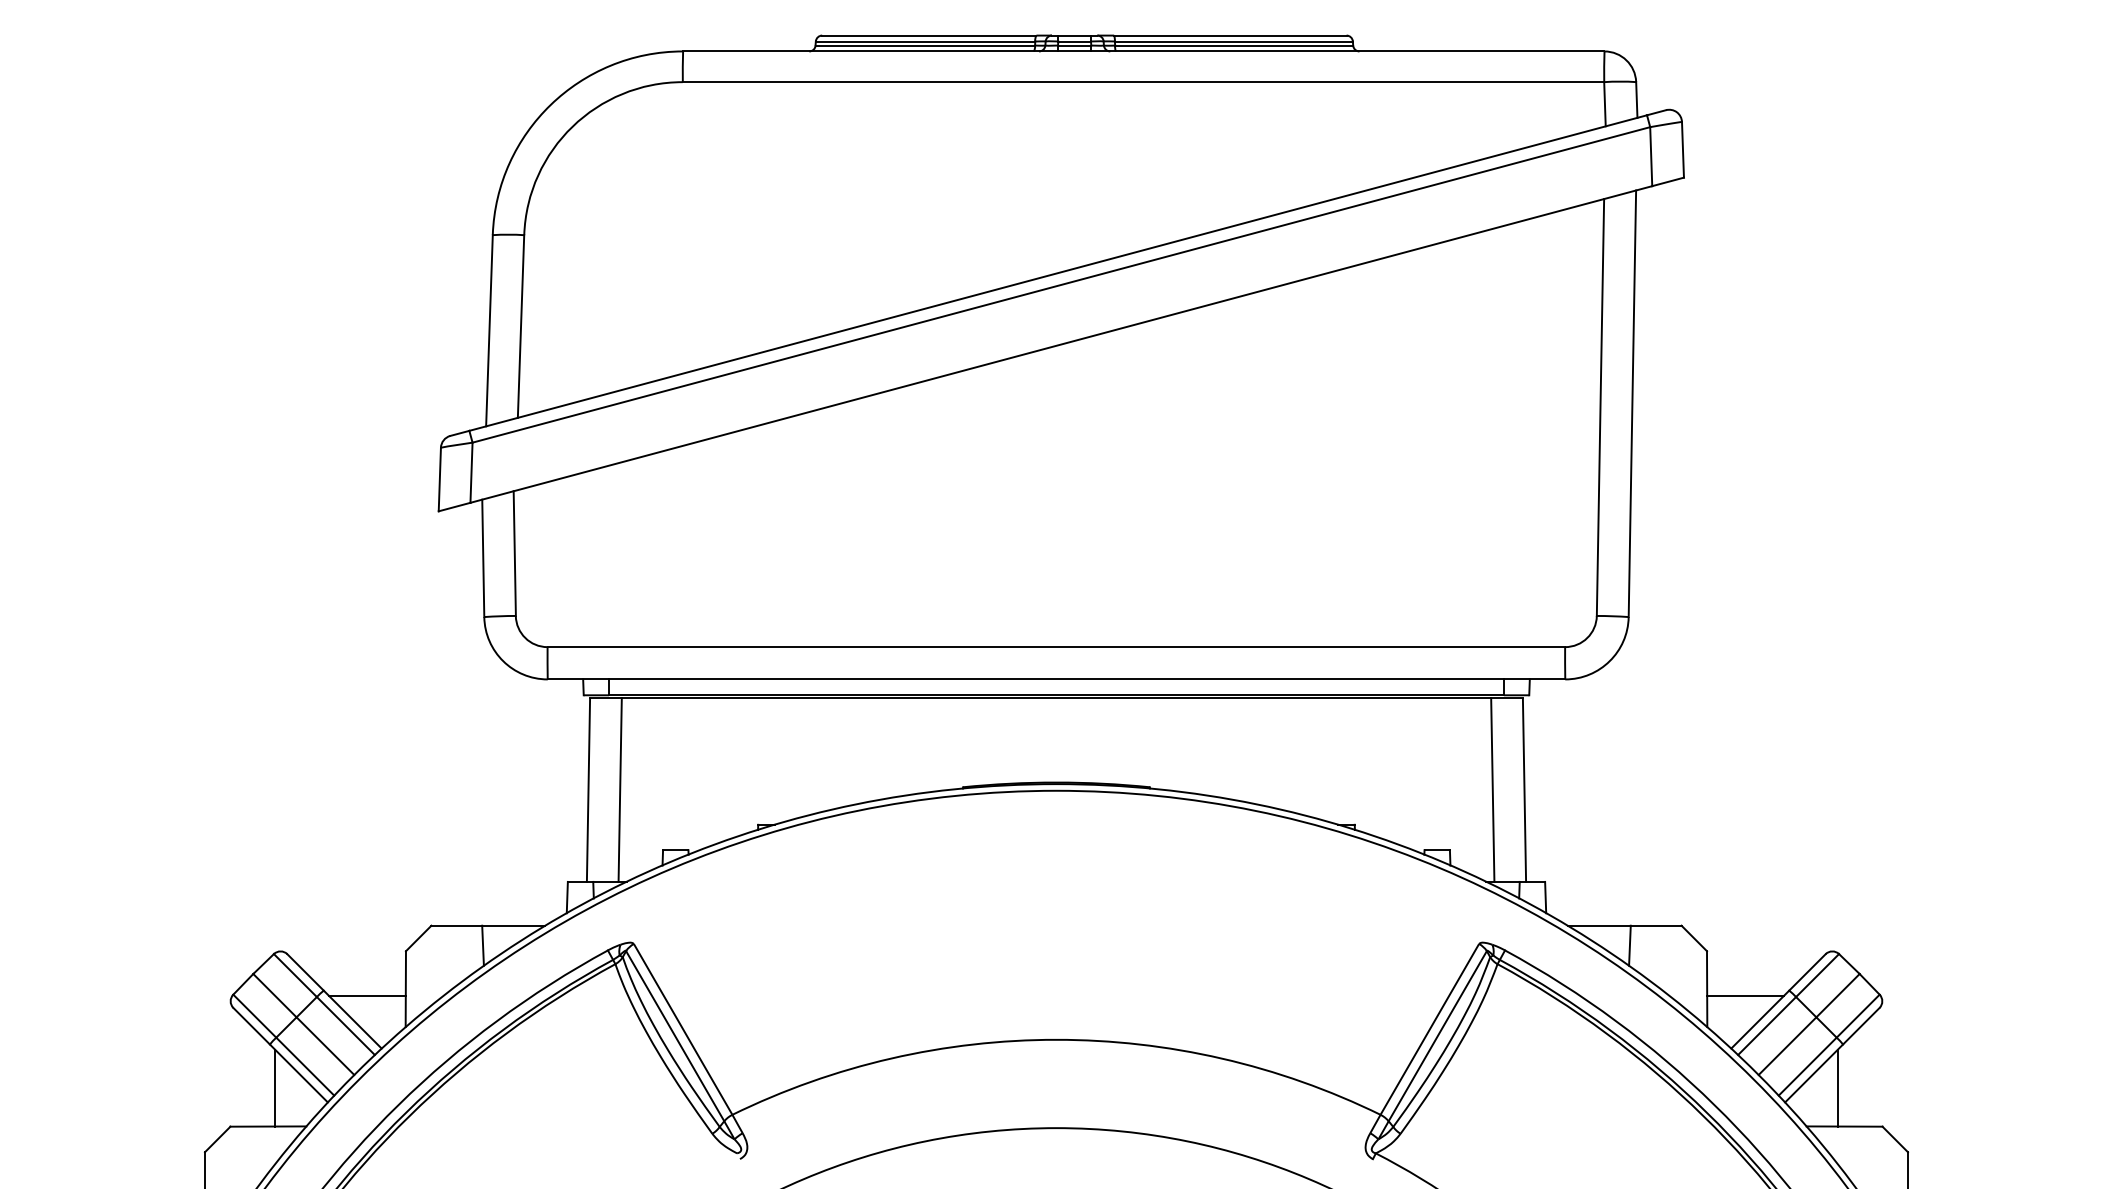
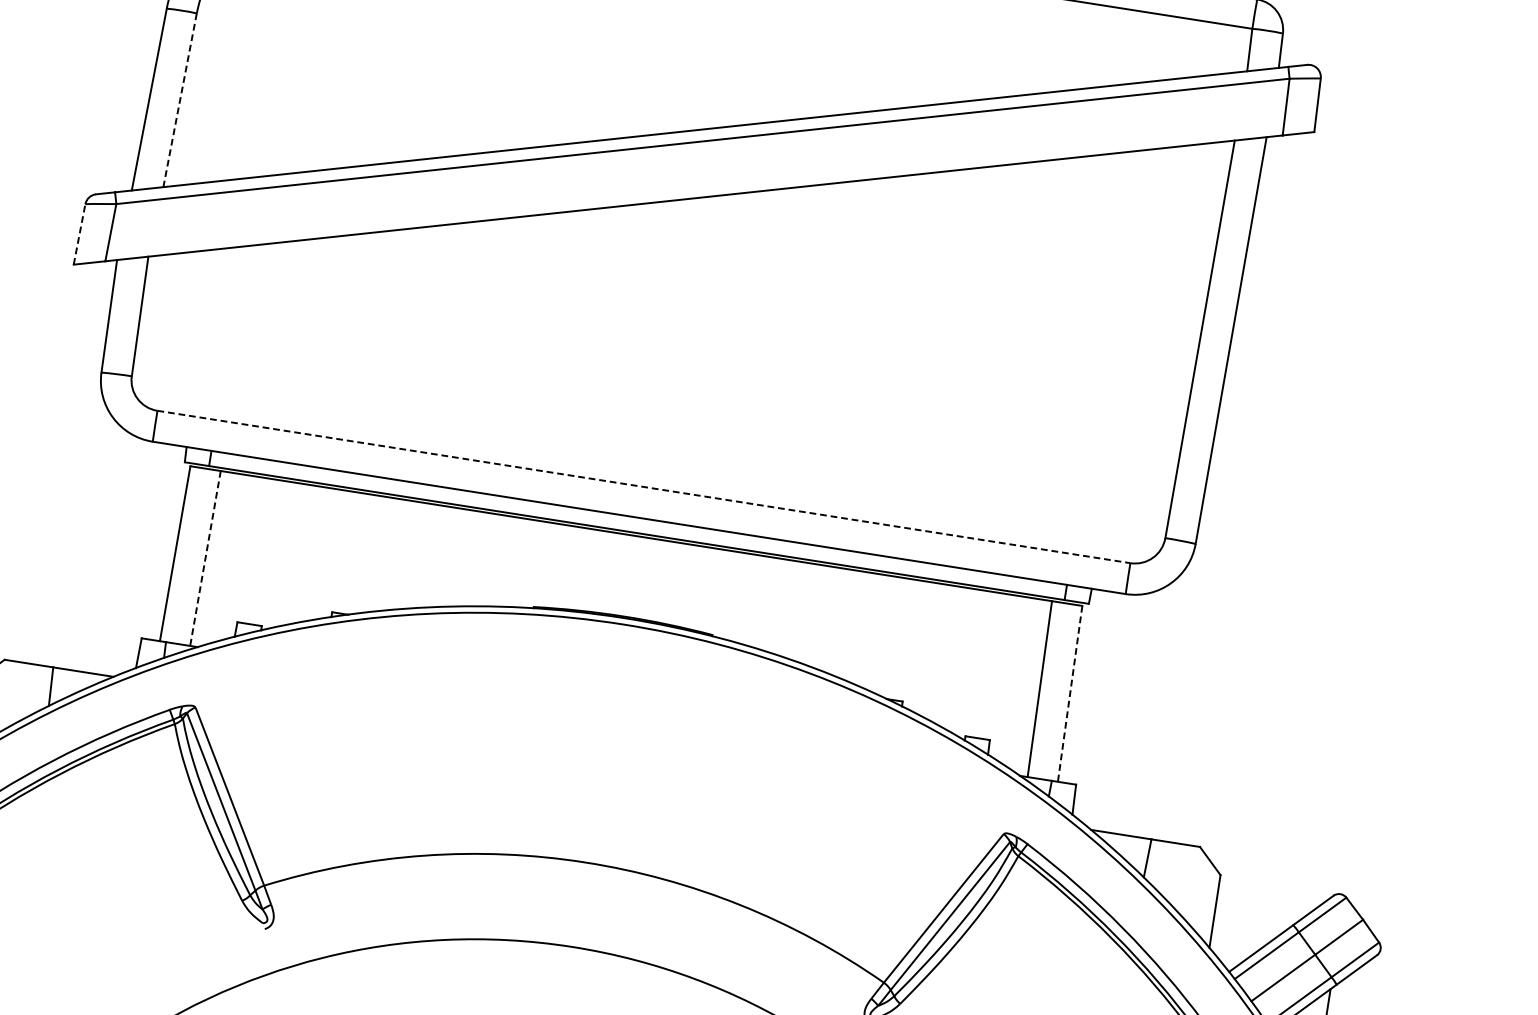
line: (521, 327) -> (180, 101), solid -> dashed
line: (439, 479) -> (79, 234), solid -> dashed
line: (1056, 647) -> (644, 487), solid -> dashed
line: (620, 790) -> (205, 558), solid -> dashed
line: (1524, 790) -> (1070, 694), solid -> dashed
line: (1745, 996) -> (1250, 924), removed

